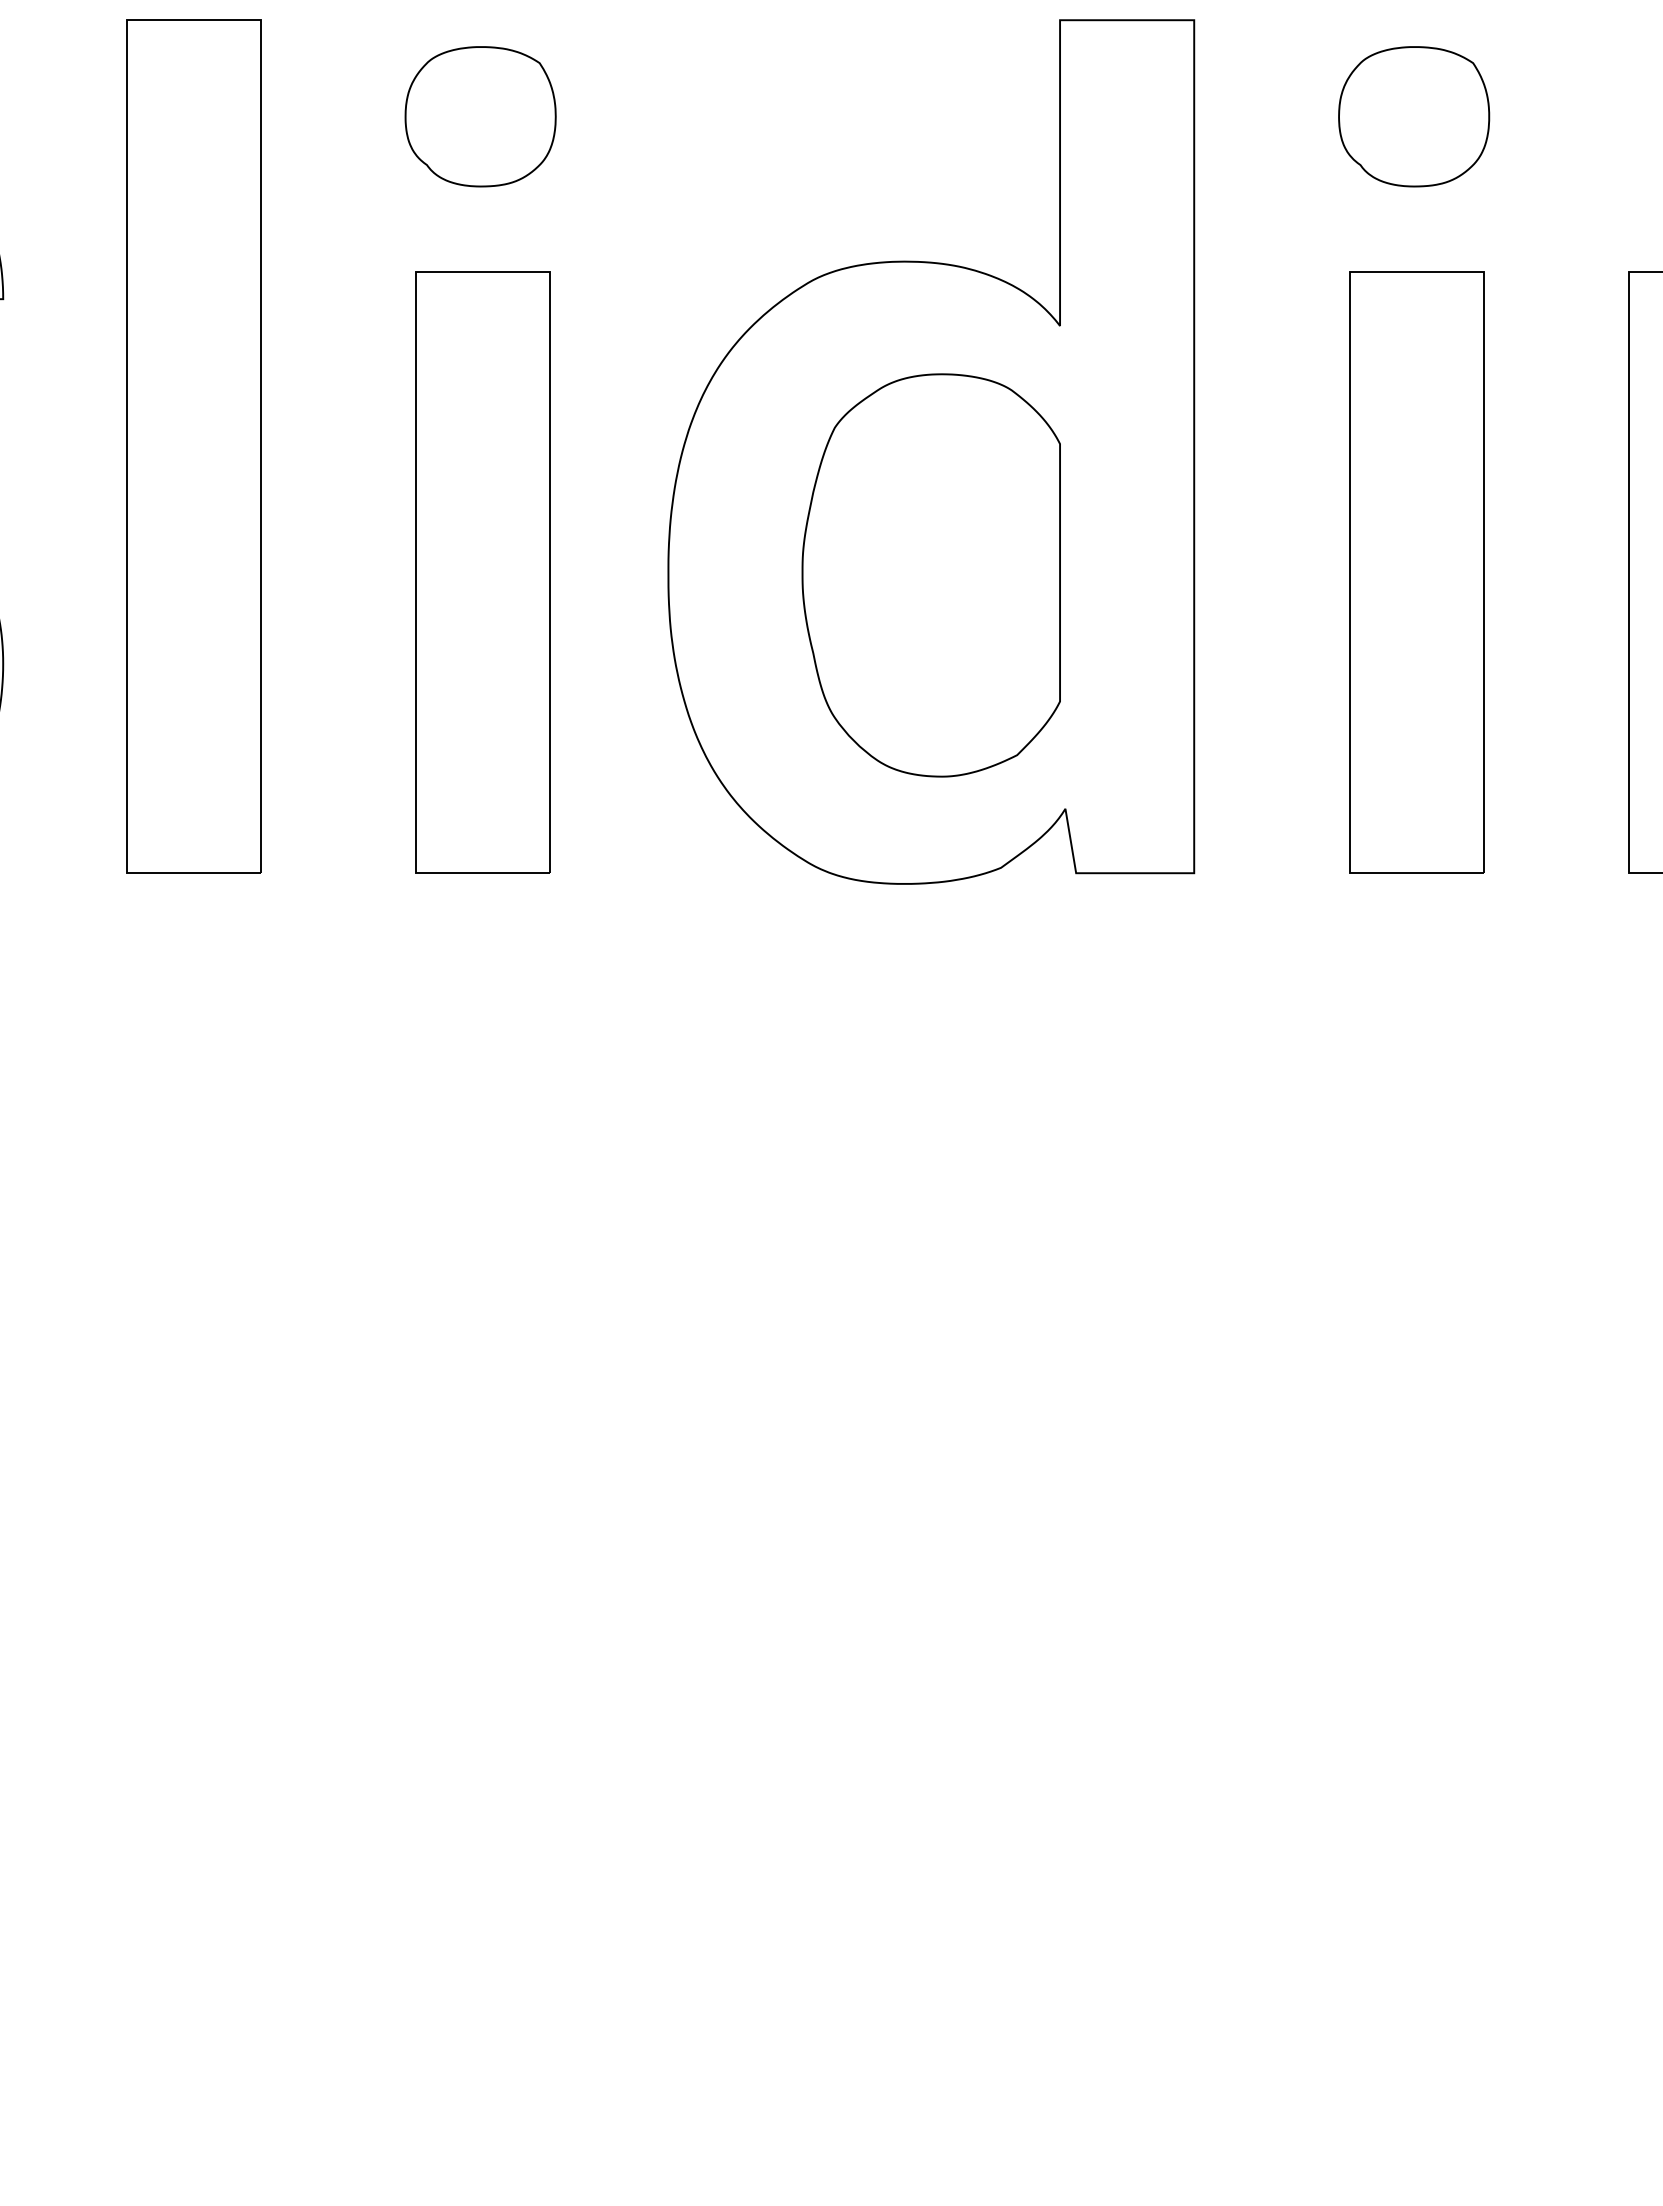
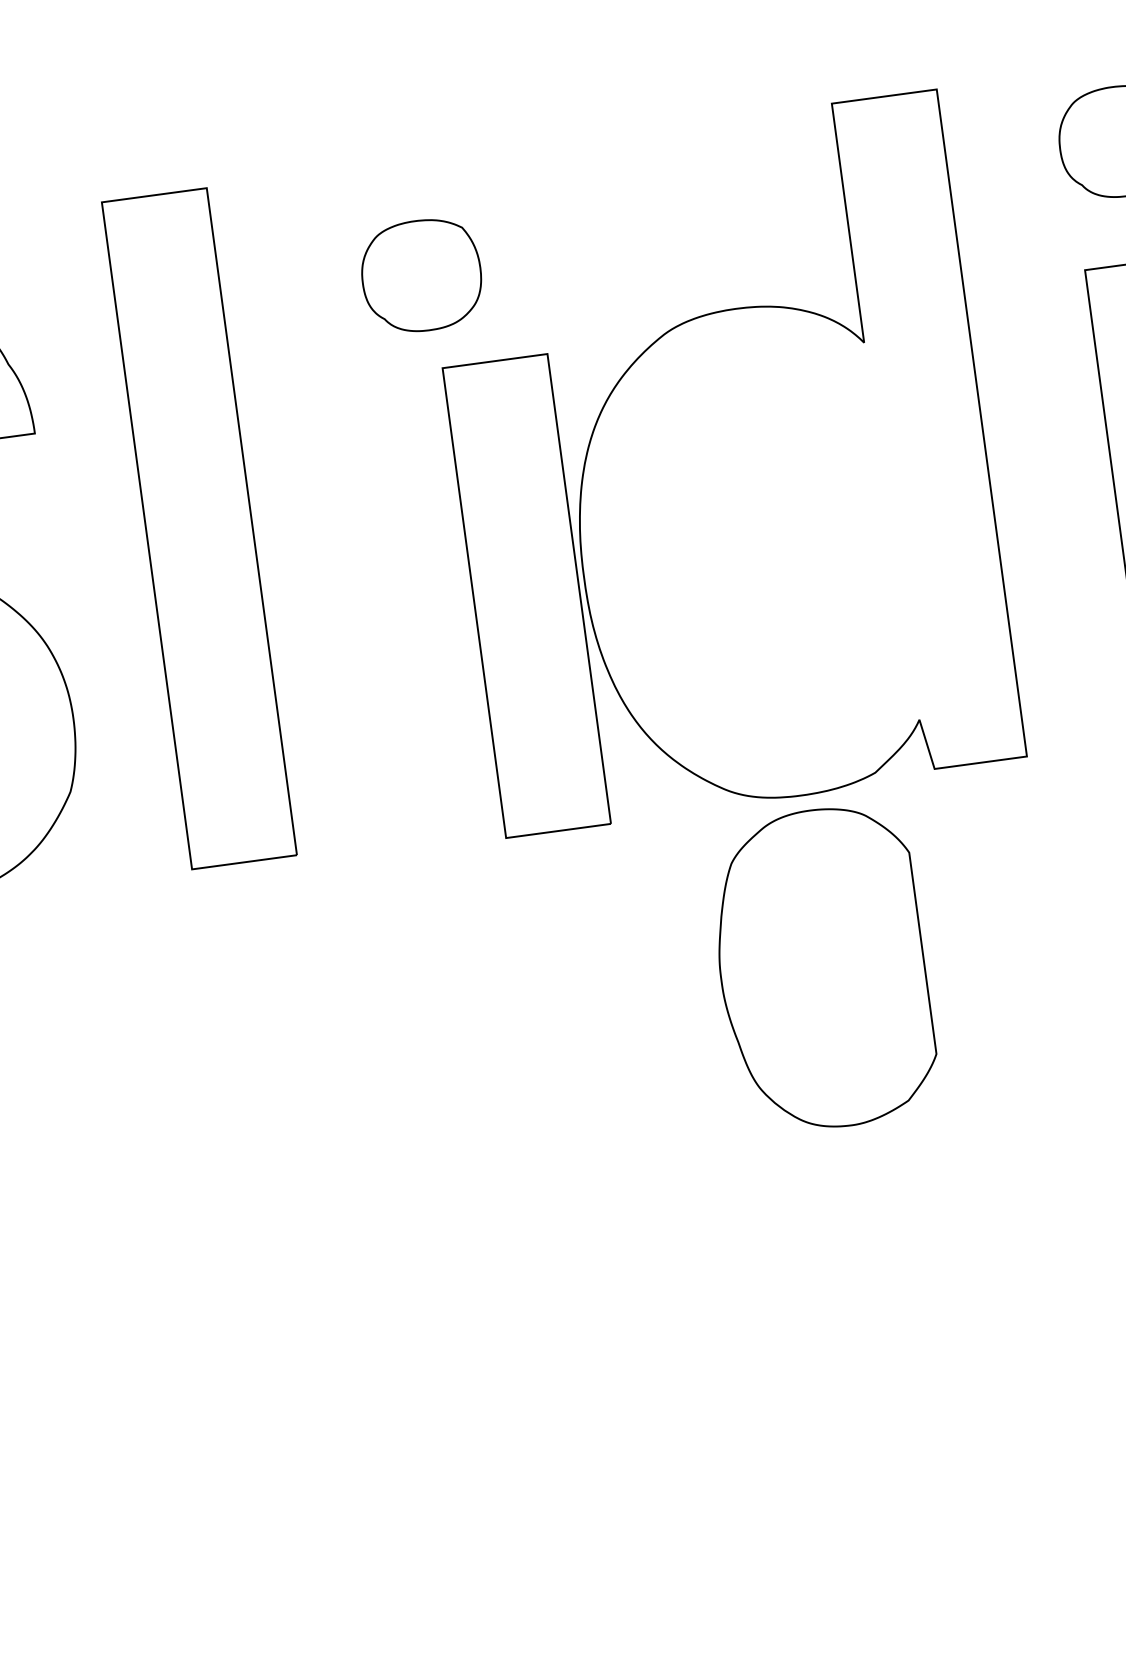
part: (480, 116) -> (421, 275), moved
part: (482, 572) -> (526, 595), moved
part: (930, 575) -> (821, 969), moved

